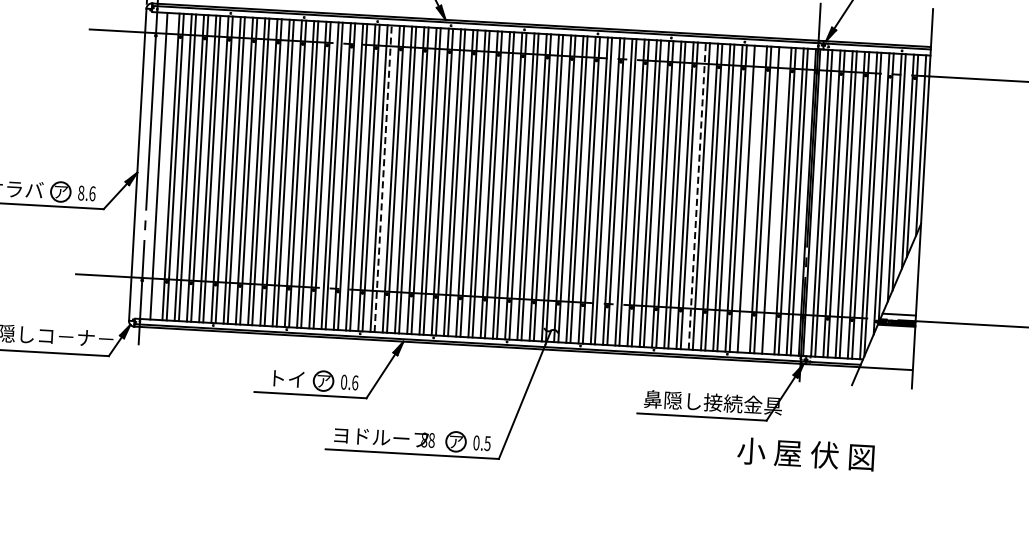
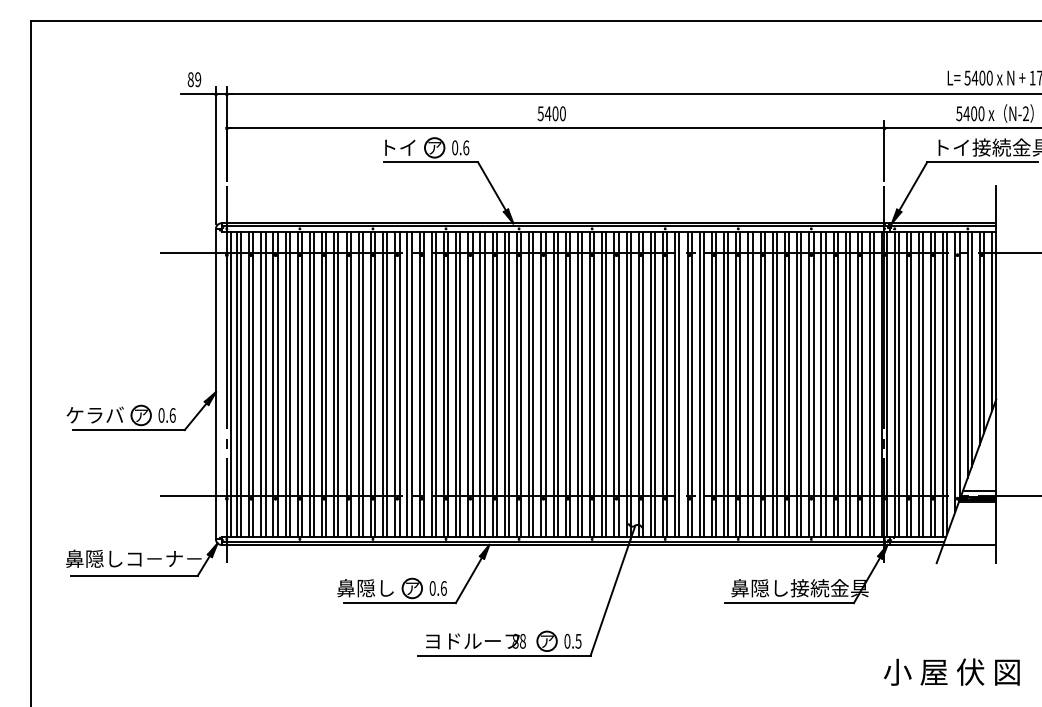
line: (152, 164) -> (230, 383), added
line: (163, 165) -> (241, 383), added
line: (383, 178) -> (460, 384), dashed -> solid
text: (81, 193) -> (161, 415), 8.6 -> 0.6
line: (697, 196) -> (772, 384), dashed -> solid
line: (750, 198) -> (825, 383), added
line: (774, 199) -> (849, 383), added
text: (276, 378) -> (365, 588), トイ -> 鼻隠し
text: (805, 453) -> (951, 671), moved

